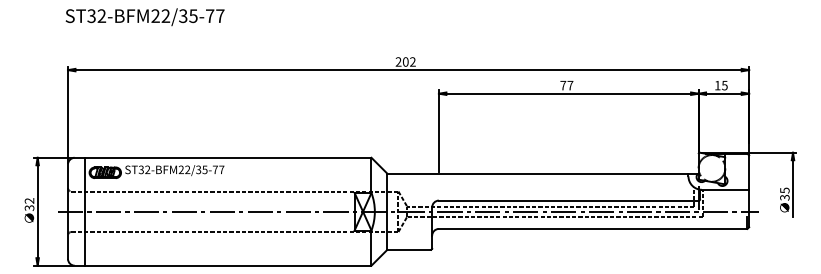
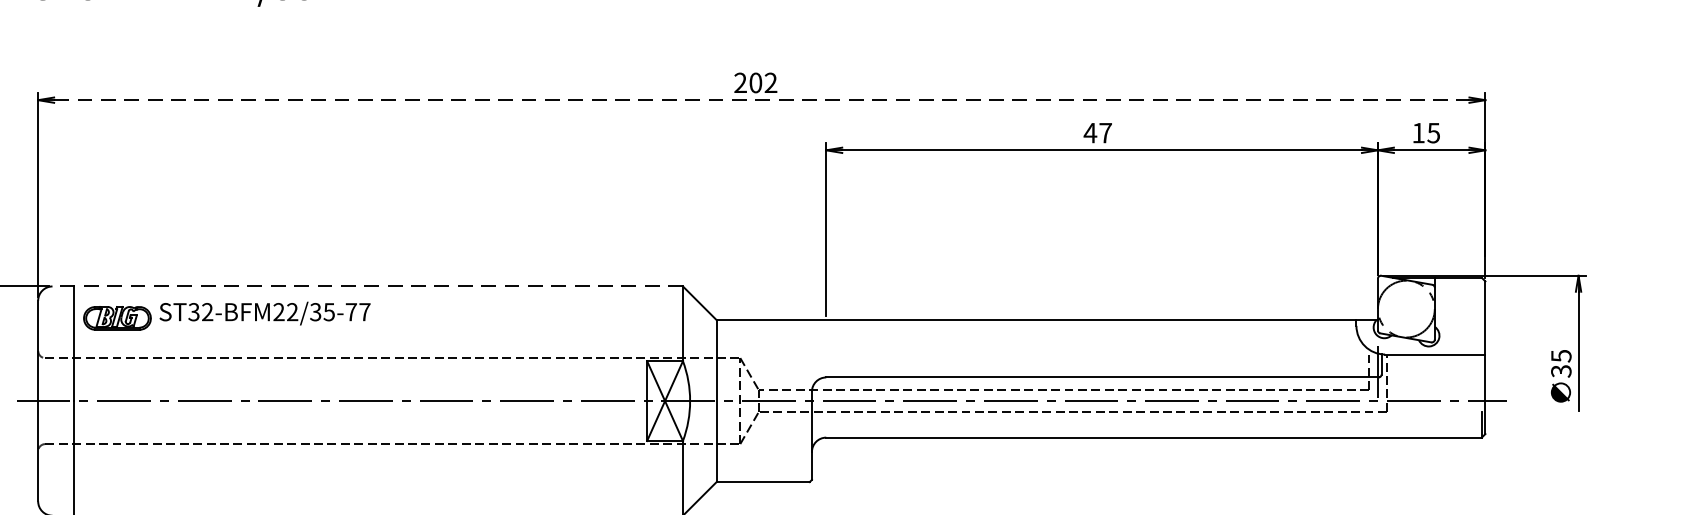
line: (409, 70) -> (763, 100), solid -> dashed
text: (563, 85) -> (1090, 132), 77 -> 47
line: (222, 157) -> (366, 285), solid -> dashed

